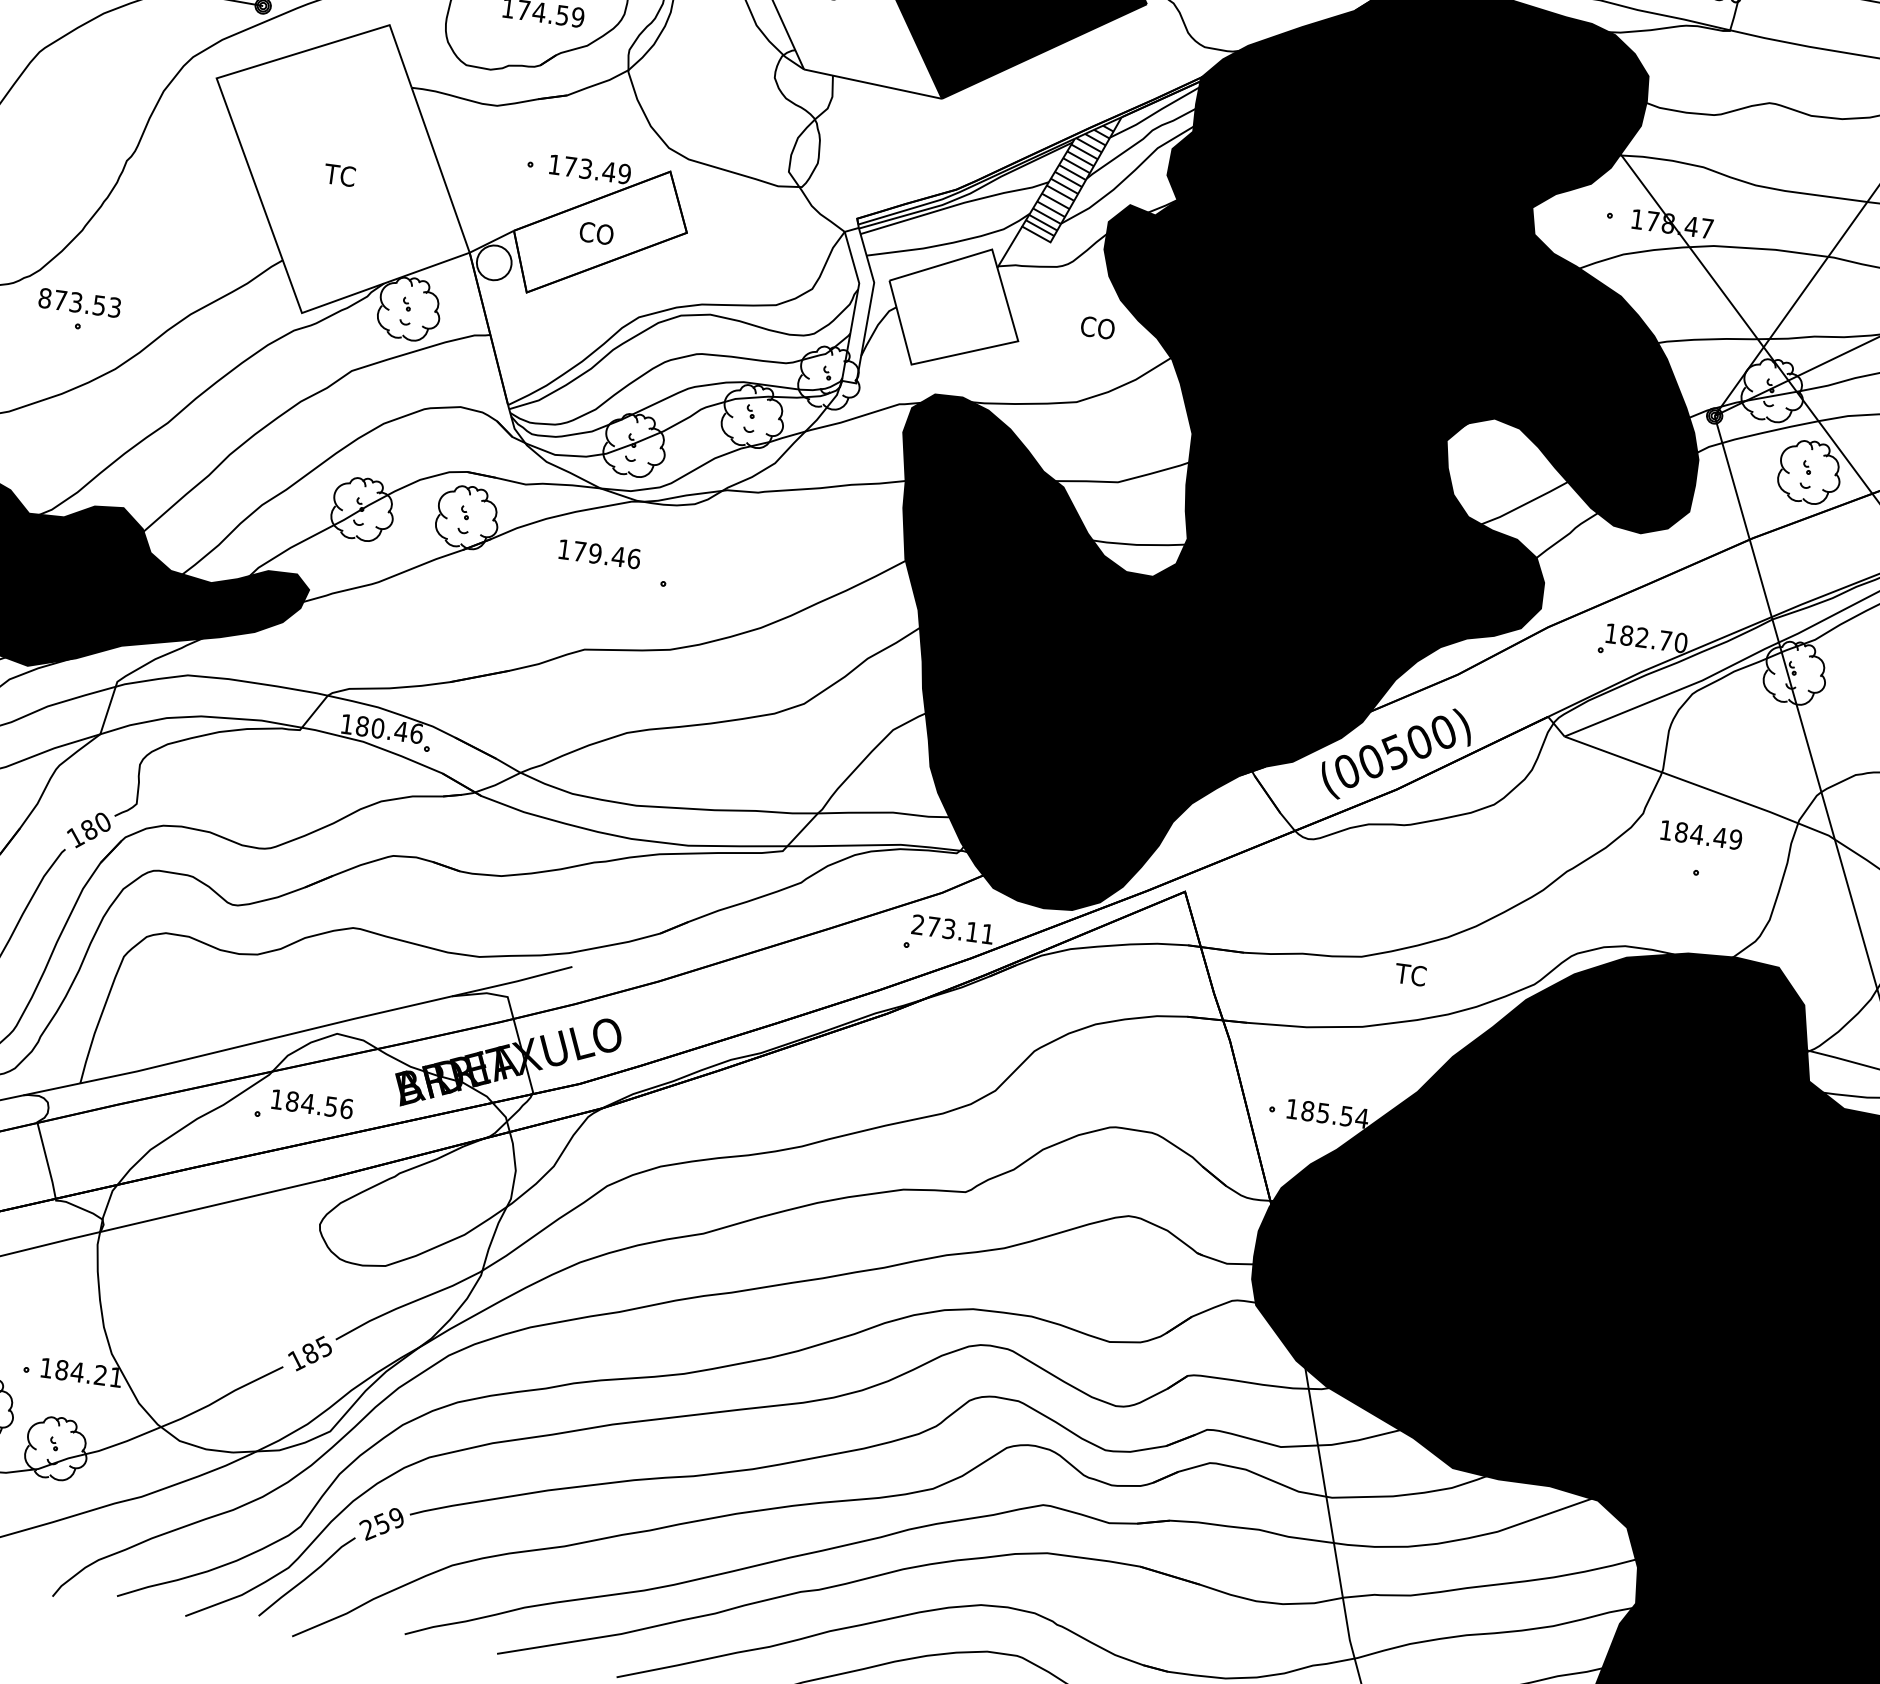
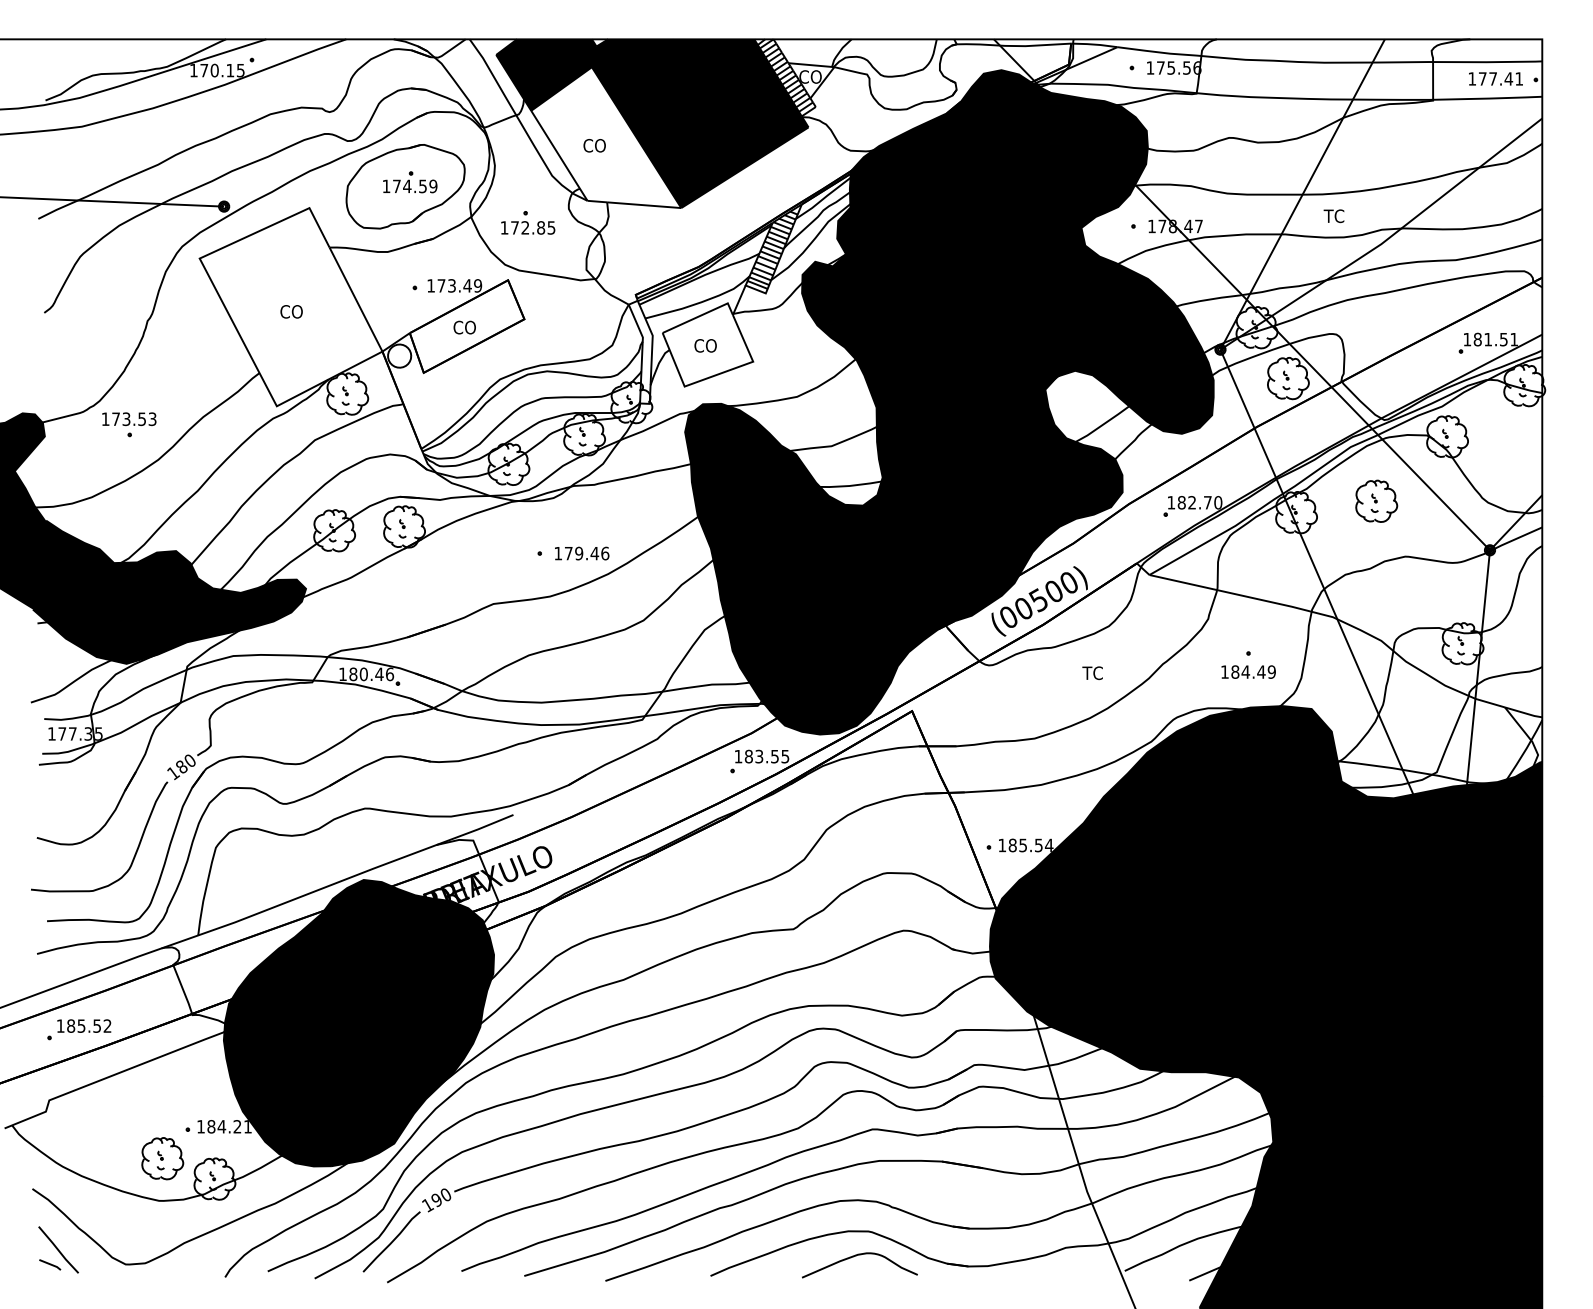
part: (712, 89) -> (528, 222), added
text: (341, 174) -> (290, 311), TC -> CO
text: (44, 298) -> (105, 419), 873.53 -> 173.53
text: (1097, 327) -> (705, 345), moved
text: (600, 554) -> (582, 553), moved
text: (1701, 834) -> (1248, 671), moved
text: (952, 929) -> (761, 756), 273.11 -> 183.55
text: (1410, 975) -> (1092, 673), moved
fill: (301, 1244) -> (358, 1022), added
text: (381, 1525) -> (436, 1201), 259 -> 190

